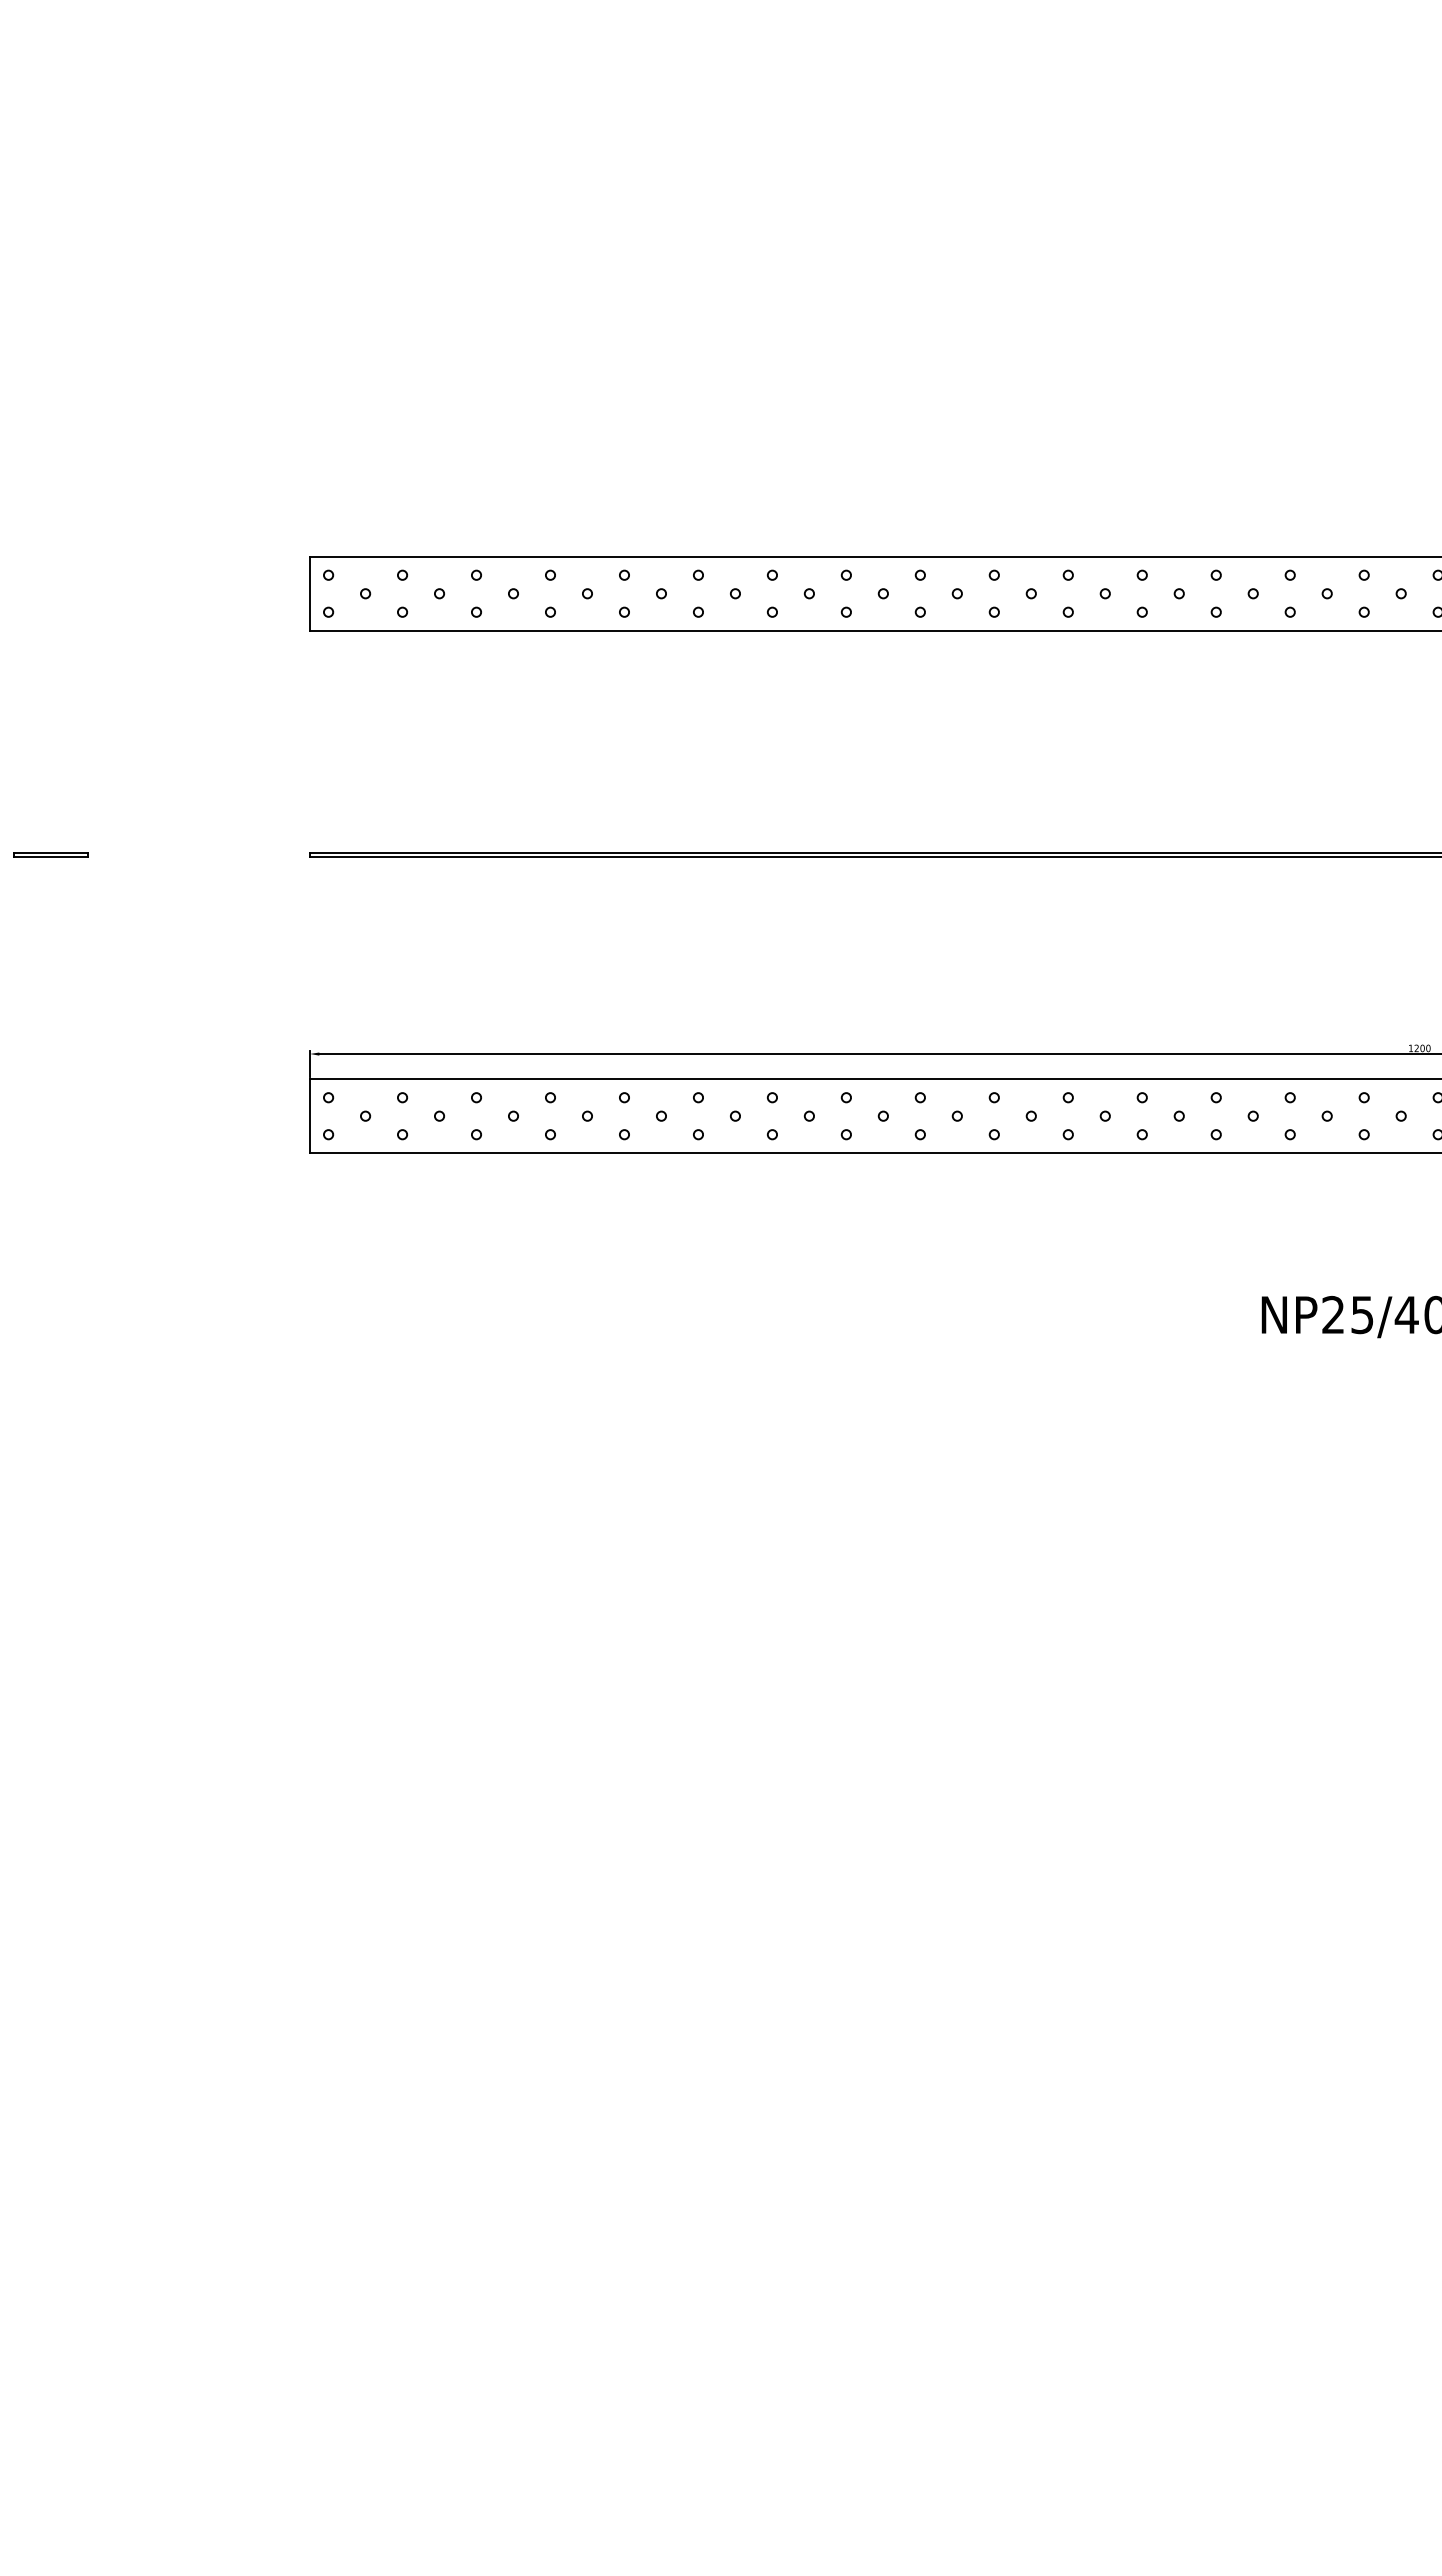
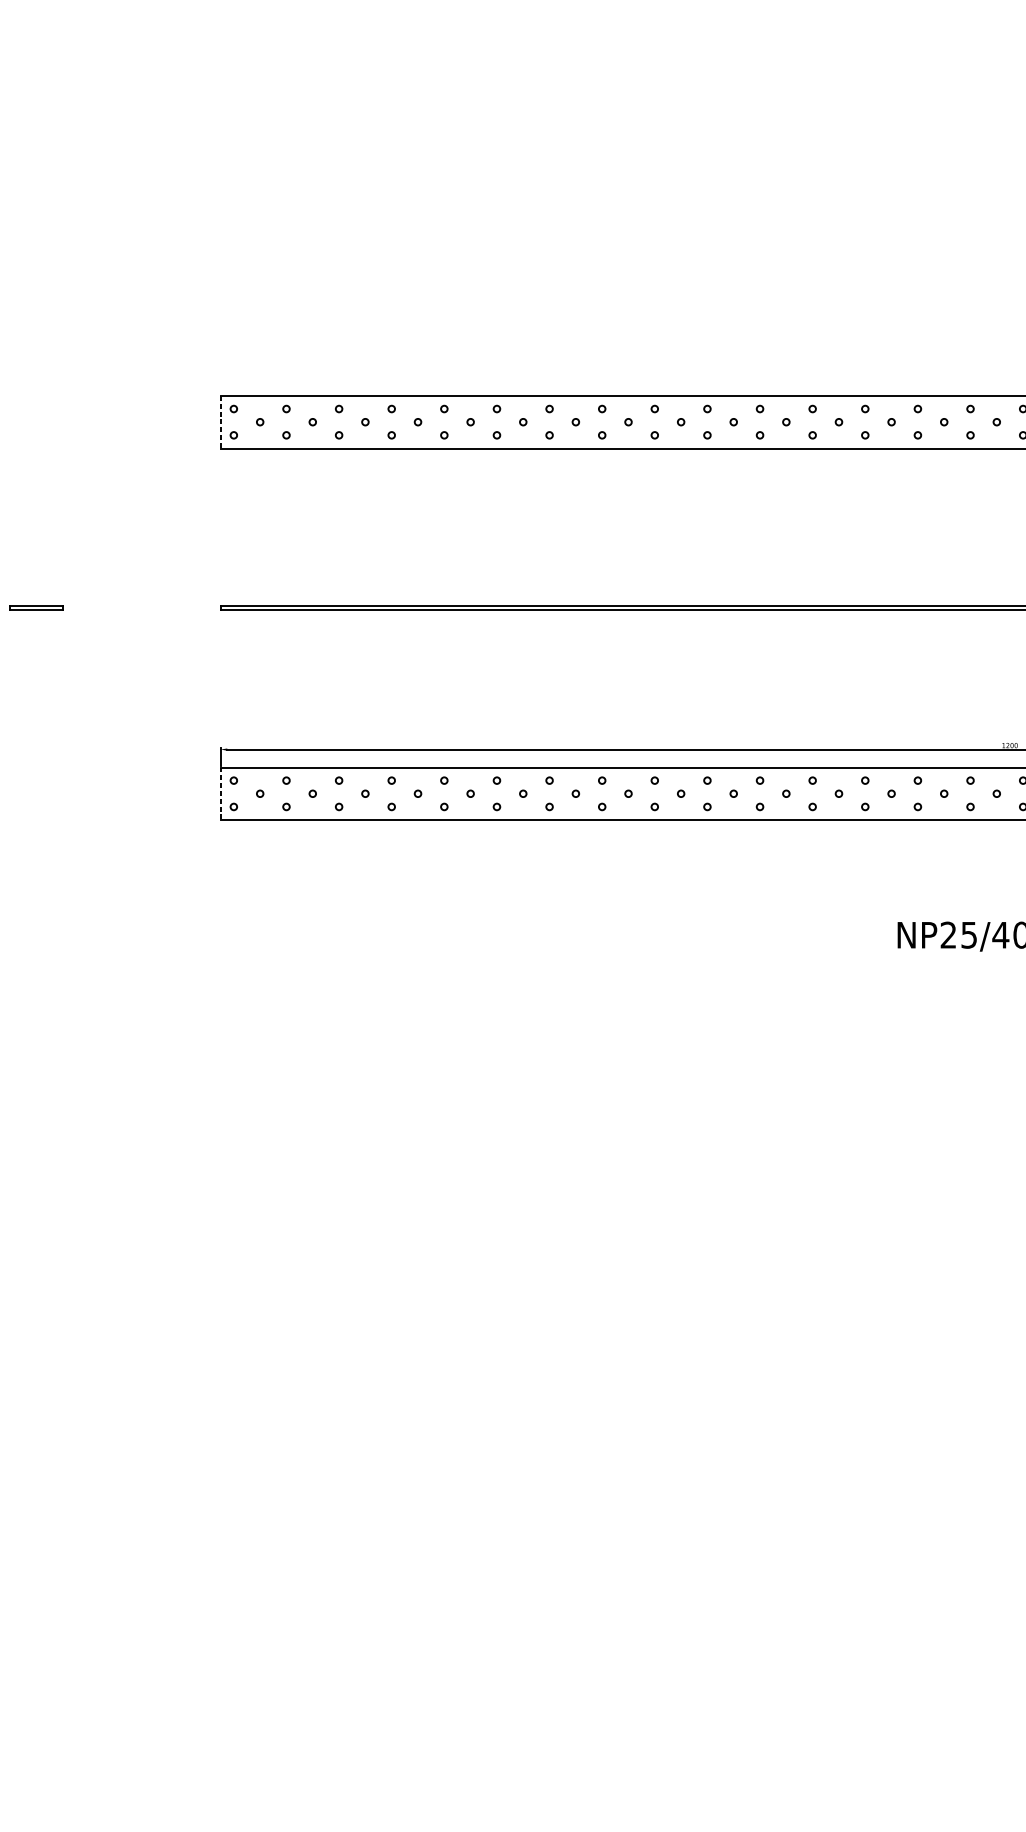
line: (310, 593) -> (221, 422), solid -> dashed
line: (310, 1116) -> (221, 794), solid -> dashed

